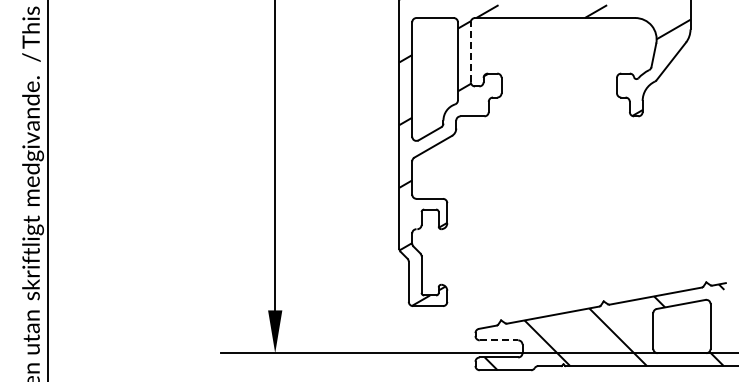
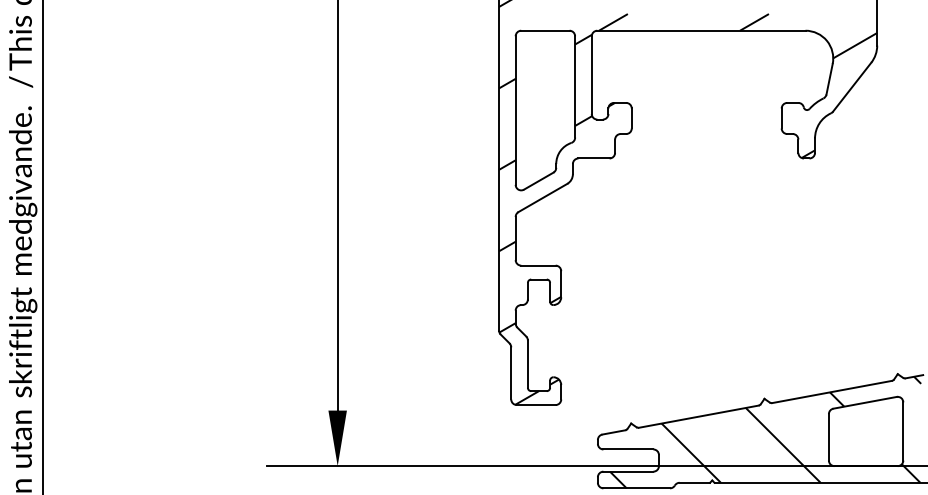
line: (470, 52) -> (591, 75), dashed -> solid
line: (499, 340) -> (629, 449), dashed -> solid

